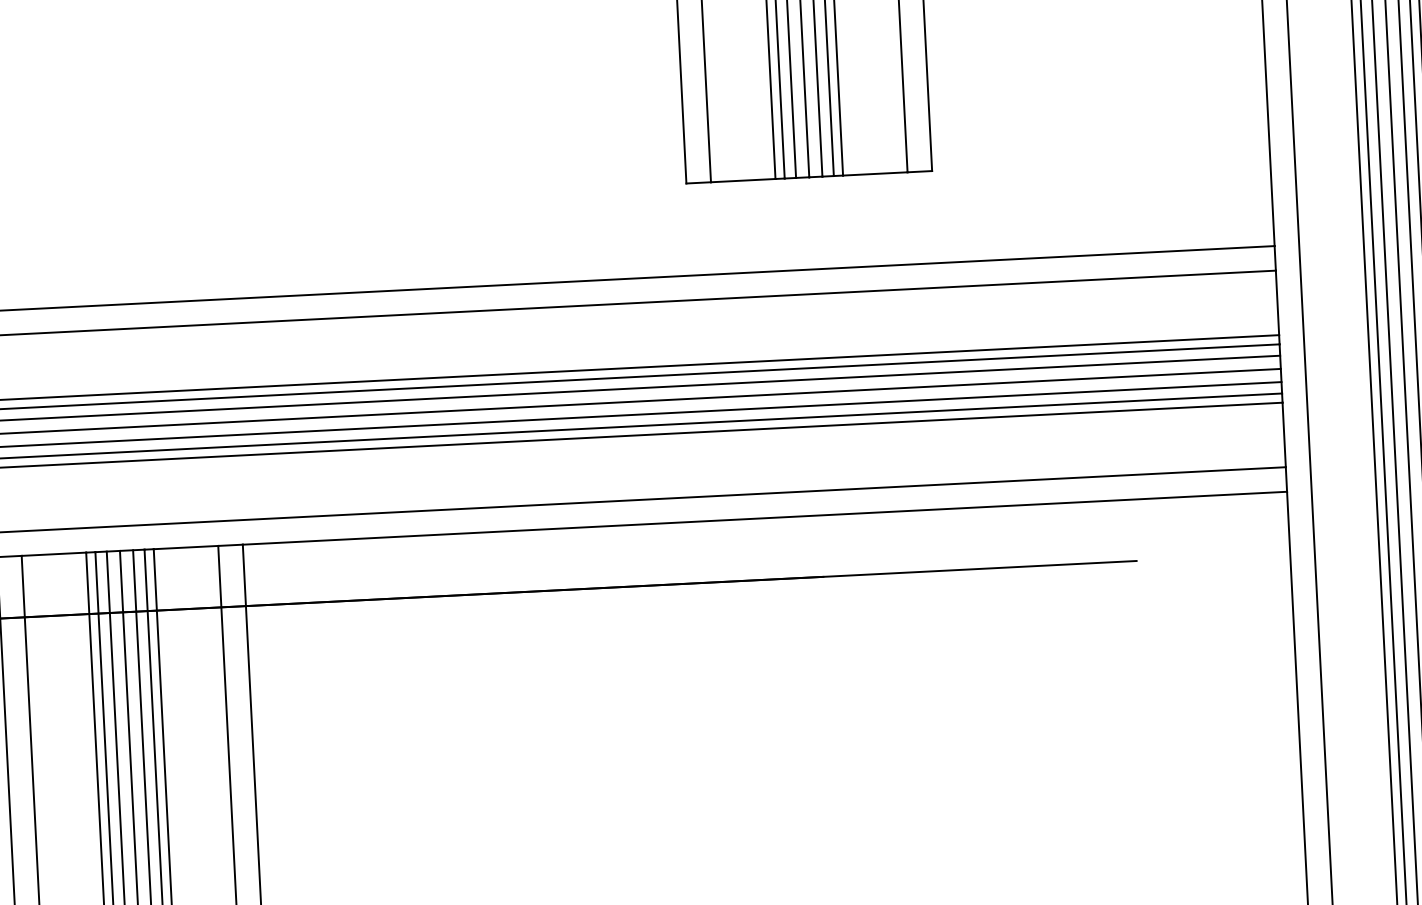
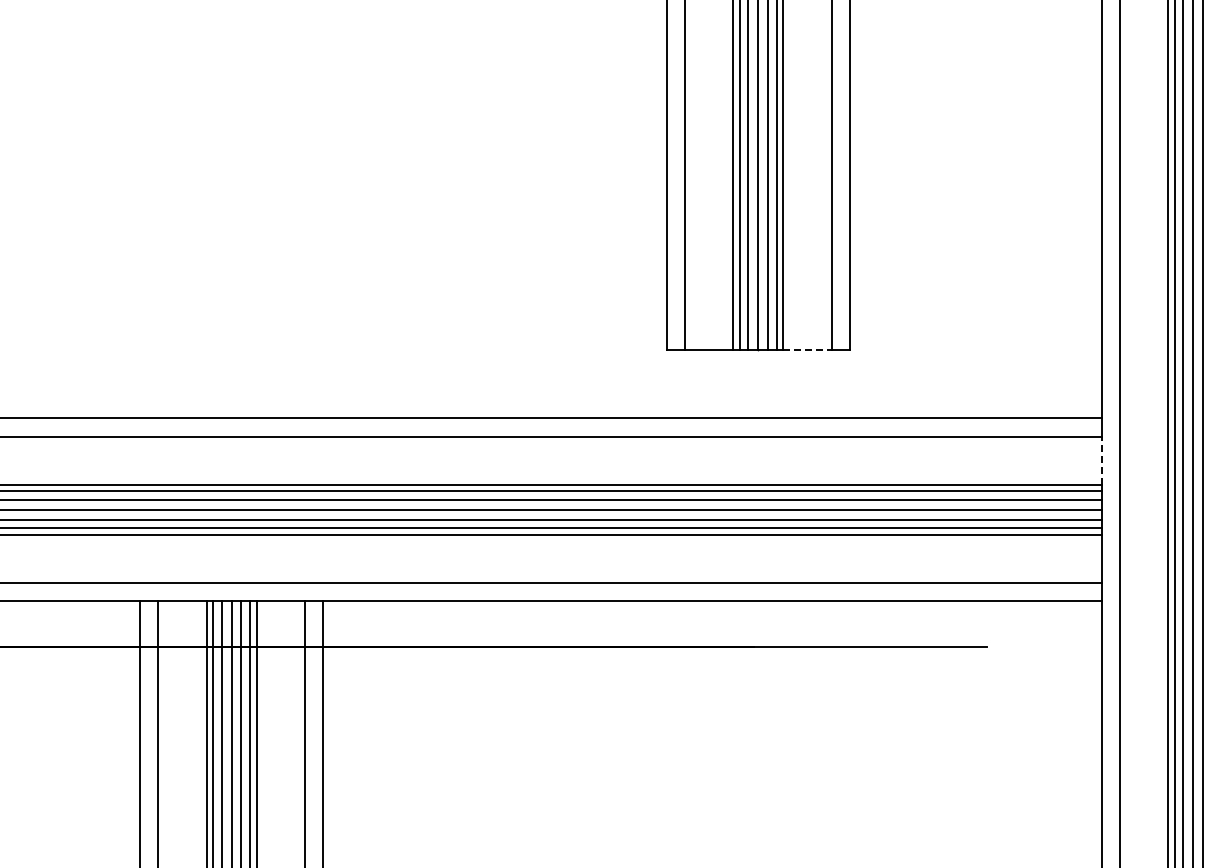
line: (875, 173) -> (807, 349), solid -> dashed
line: (1277, 302) -> (1101, 460), solid -> dashed

